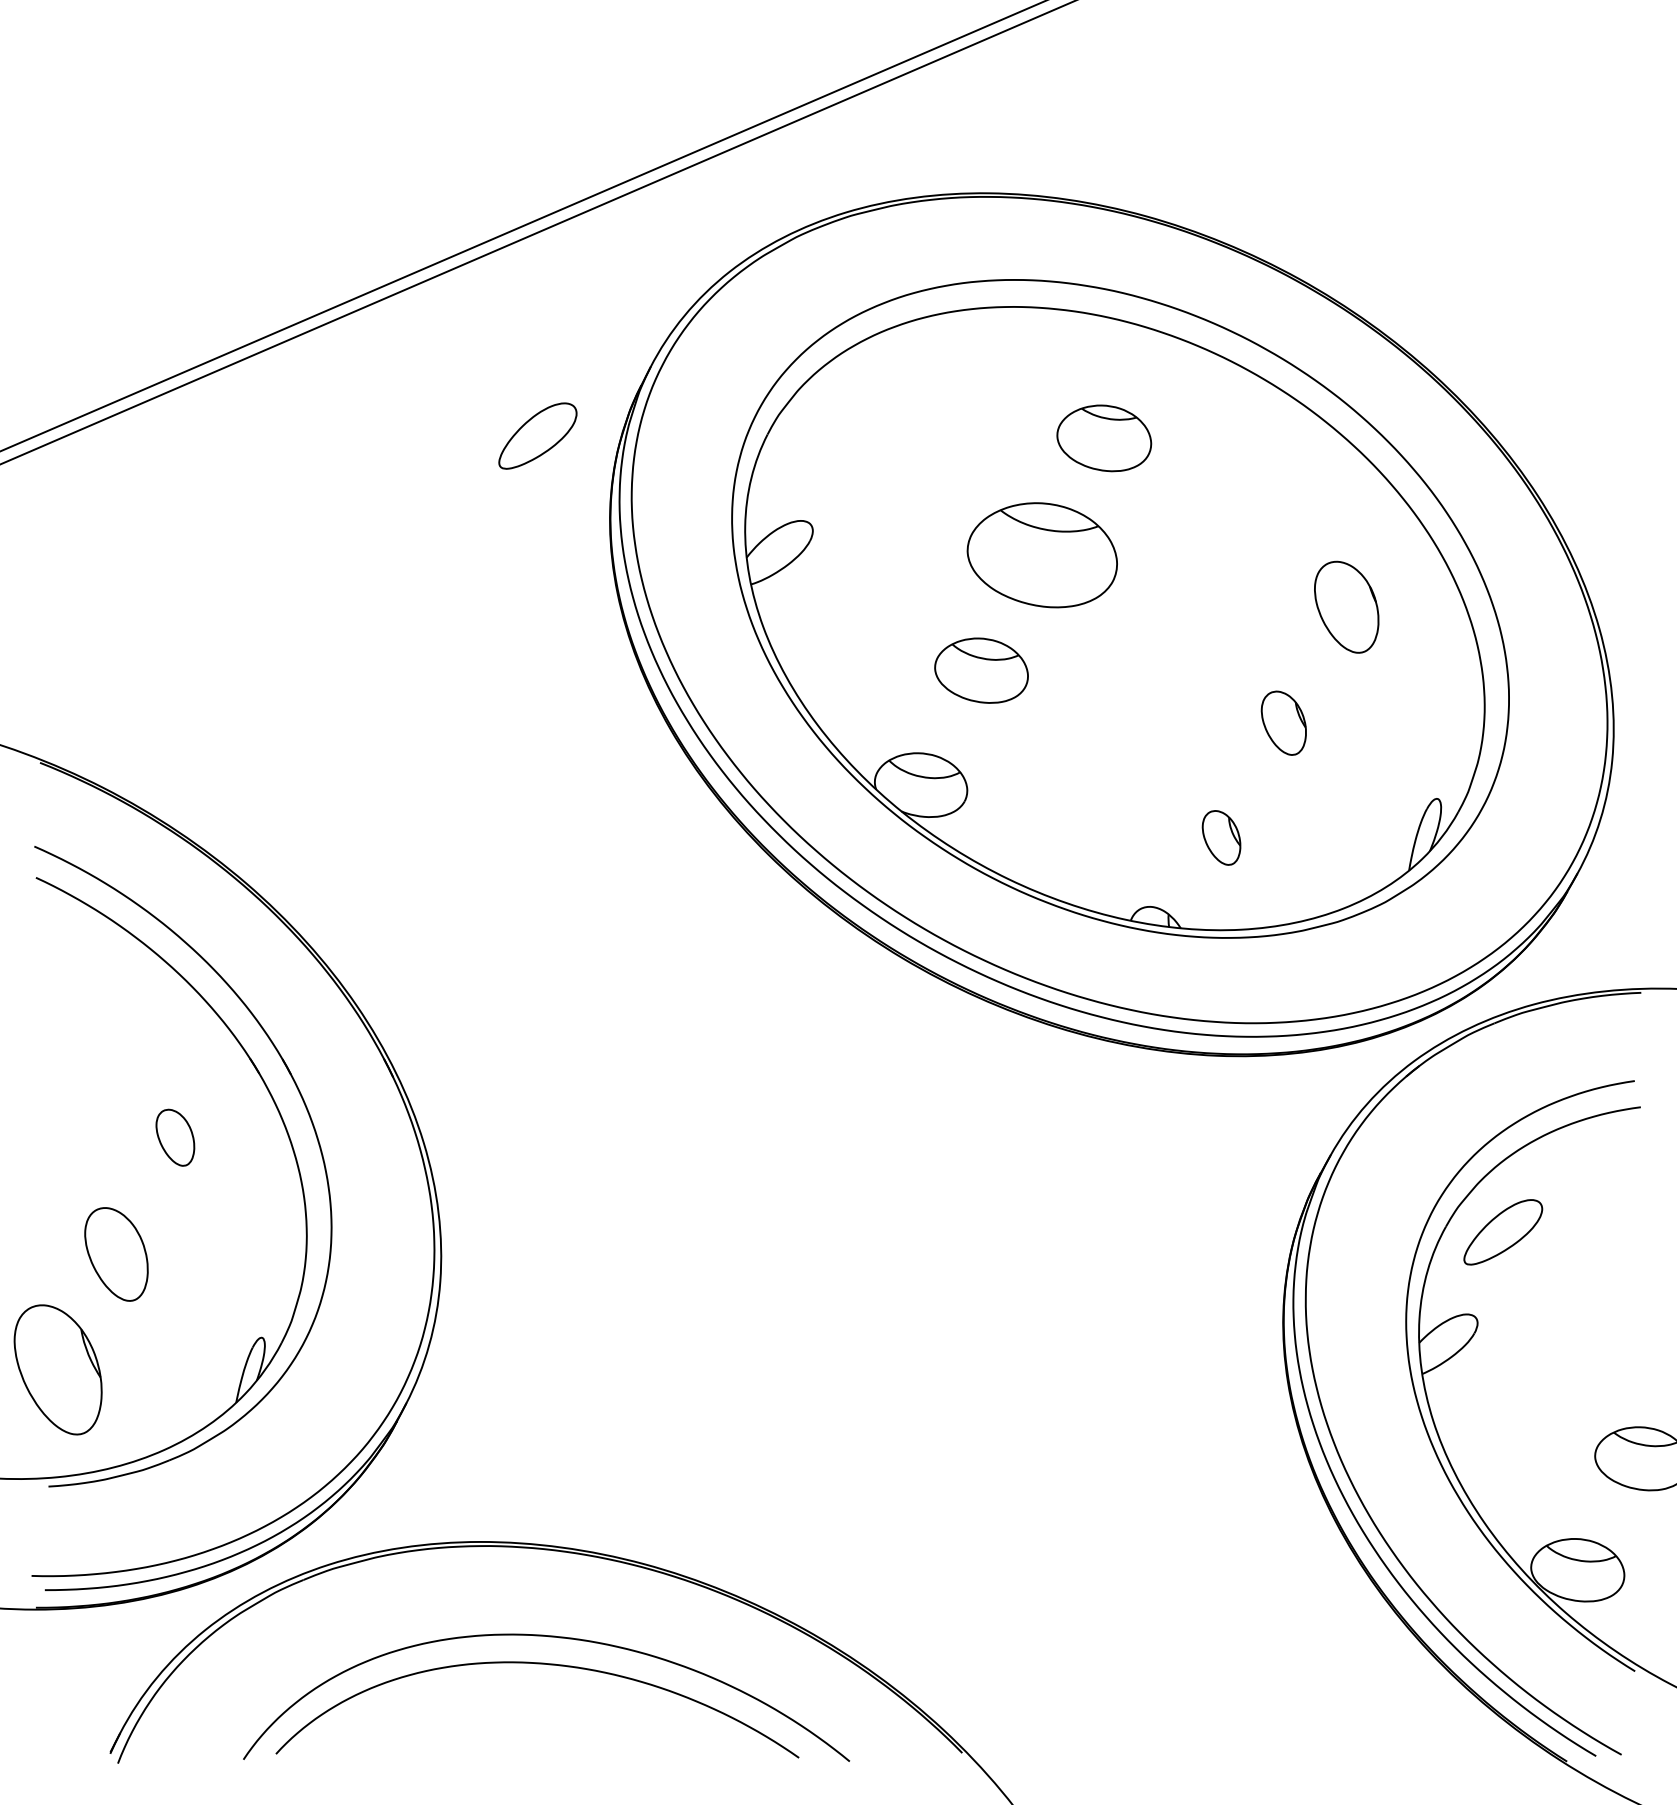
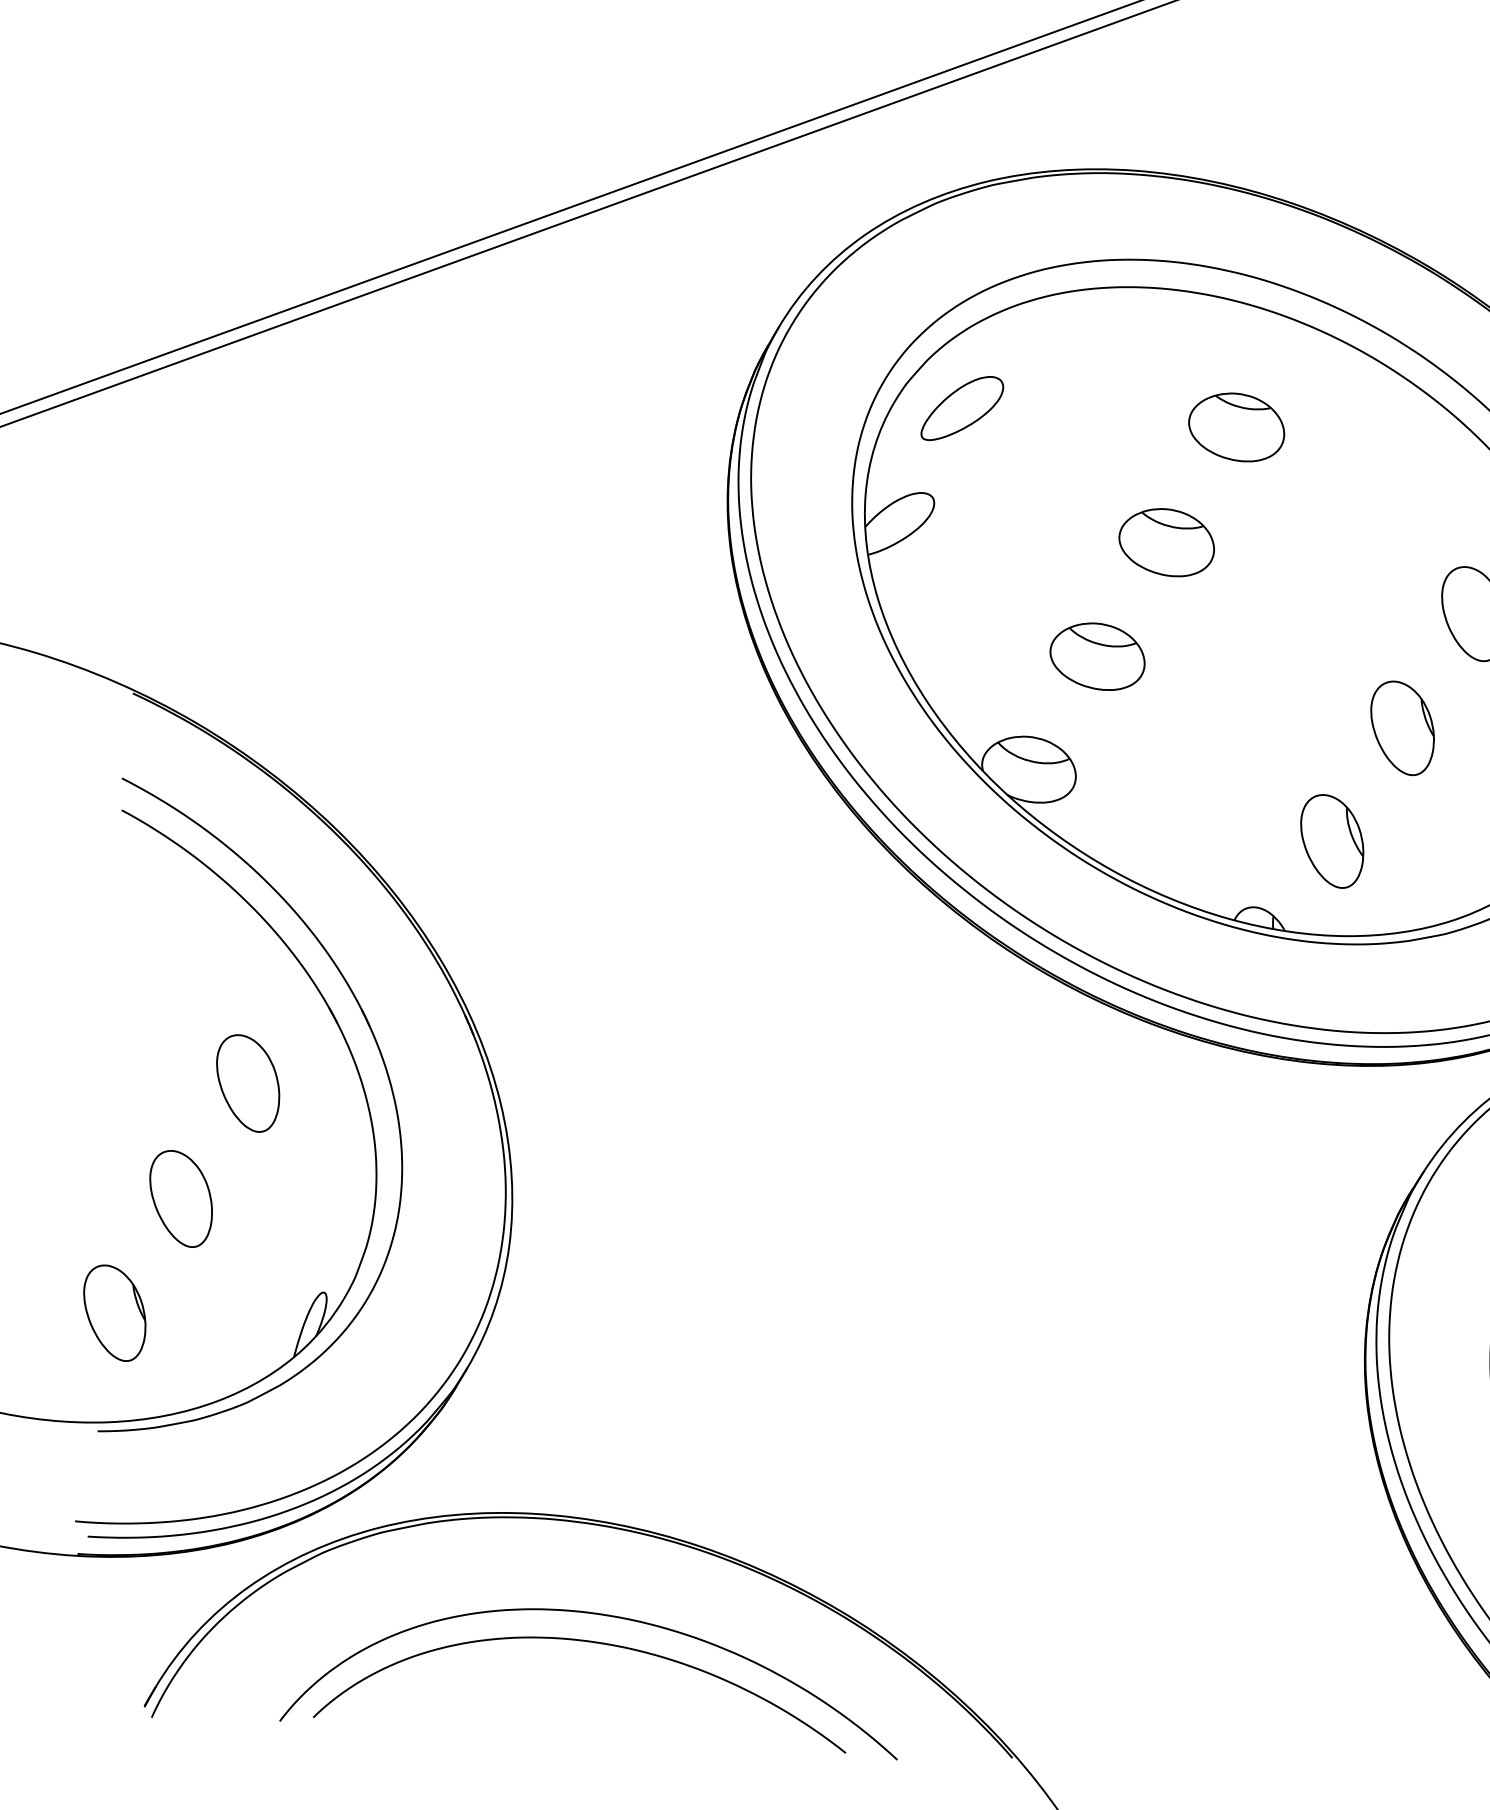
part: (537, 435) -> (962, 408), moved
part: (1042, 554) -> (1166, 541), size x0.62
part: (1283, 723) -> (1402, 728), size x1.43
part: (1221, 837) -> (1331, 841), size x1.67
part: (175, 1137) -> (248, 1083), size x1.67
part: (58, 1370) -> (114, 1313), size x0.71

